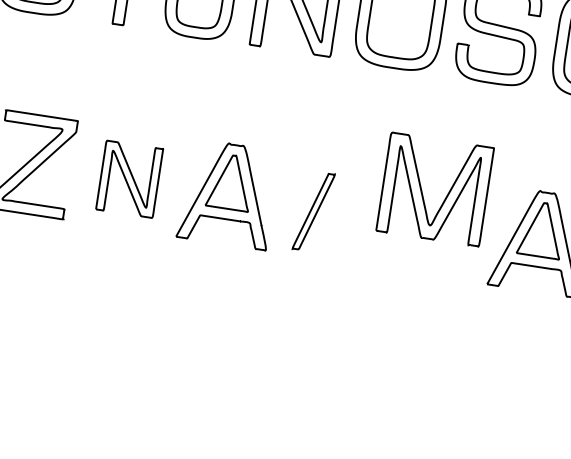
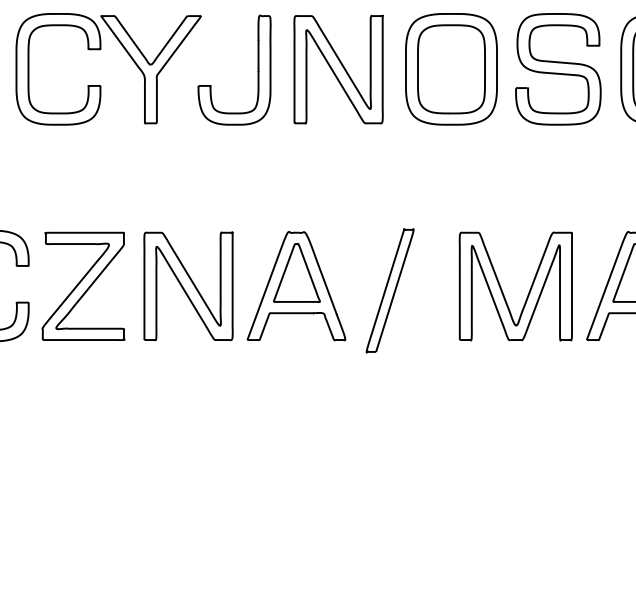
part: (129, 179) -> (188, 286), size x1.43
part: (422, 190) -> (502, 289), moved
part: (313, 211) -> (389, 290), size x1.43

